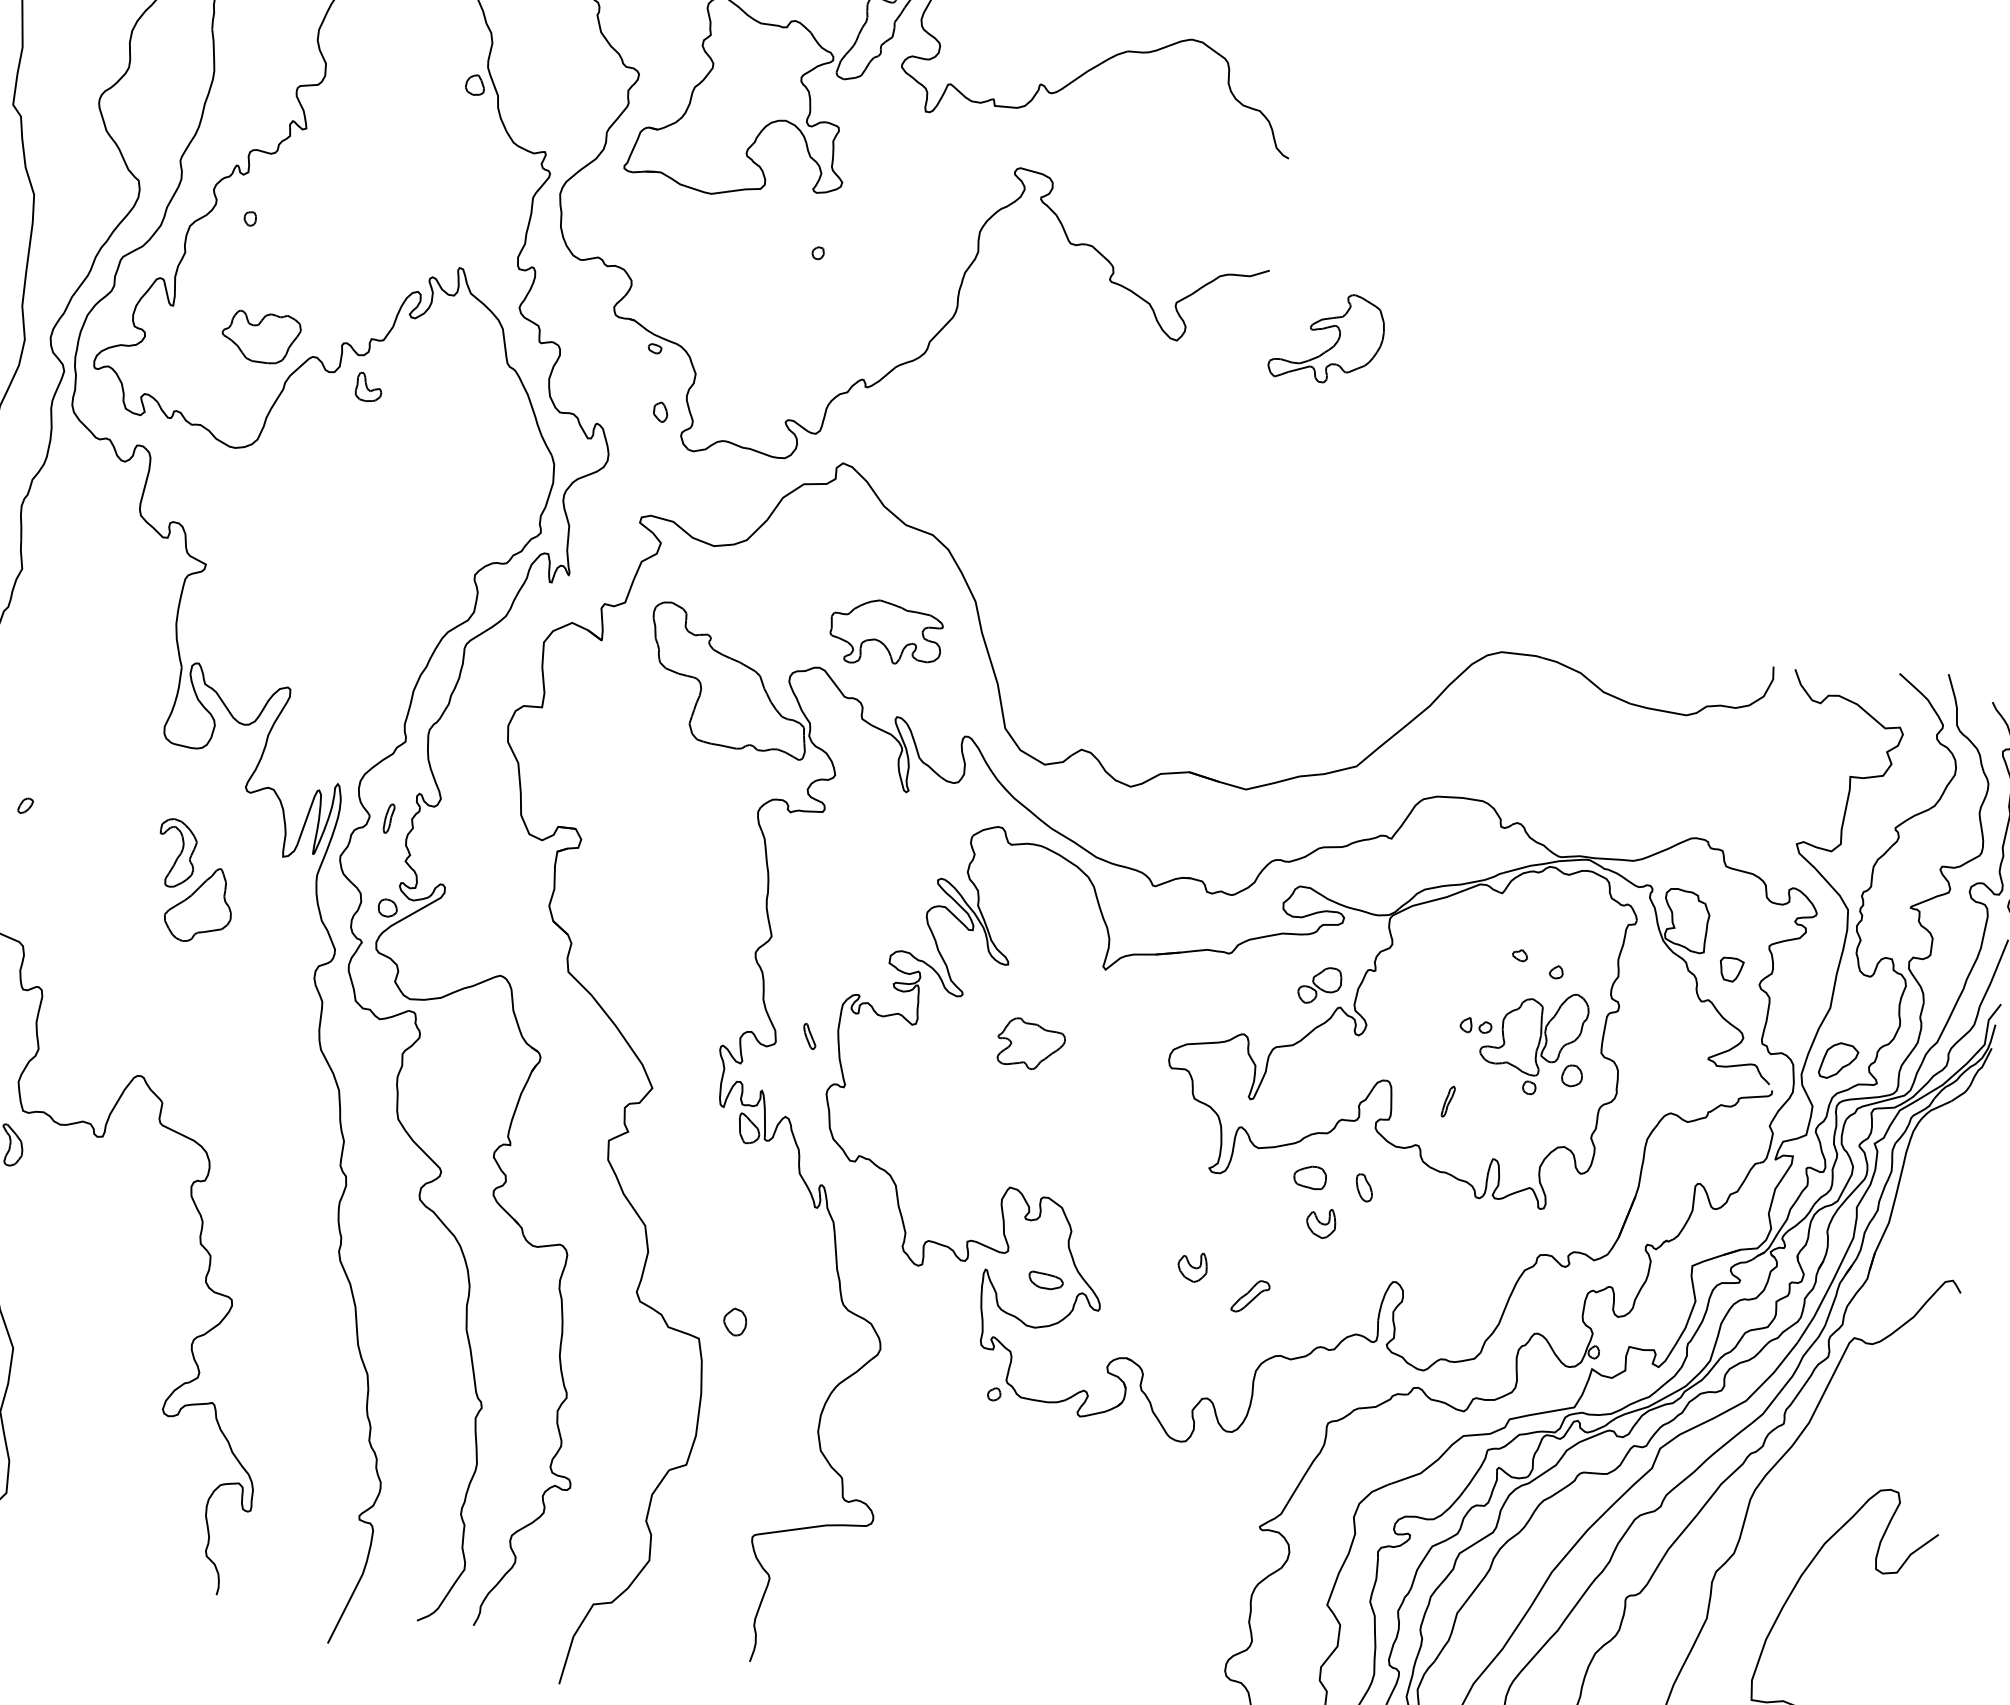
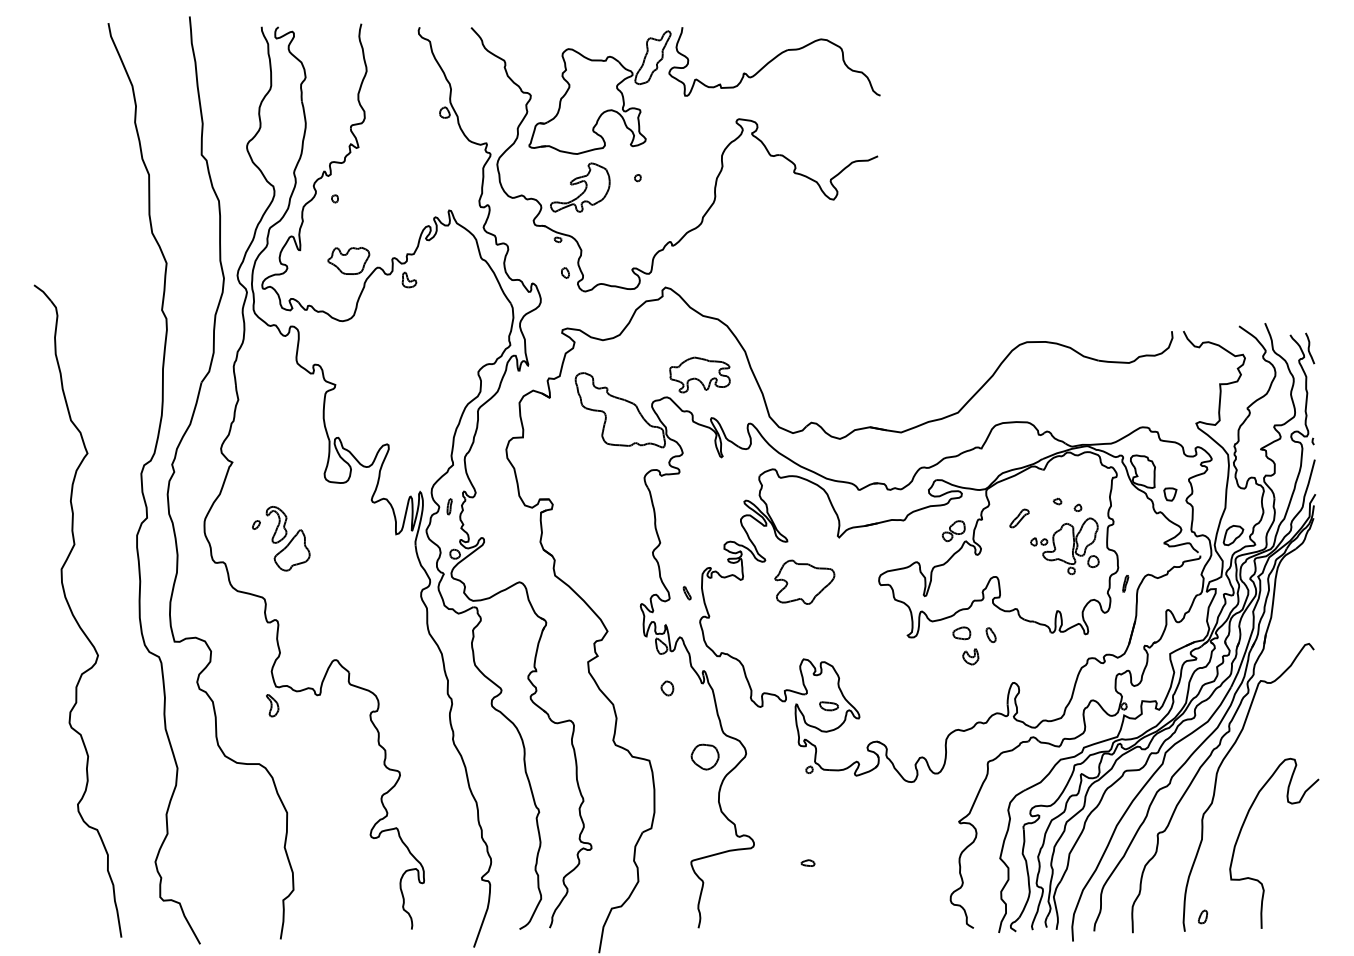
part: (1328, 337) -> (580, 187), moved
part: (193, 881) -> (287, 538), moved
part: (1030, 1043) -> (804, 581), size x1.67
part: (1448, 1101) -> (1125, 583), moved
part: (1192, 1266) -> (905, 688), removed
part: (1250, 1296) -> (1019, 518), moved
part: (735, 1322) -> (667, 688), moved
part: (802, 1344) -> (704, 756), added
part: (968, 1565) -> (807, 862), added

